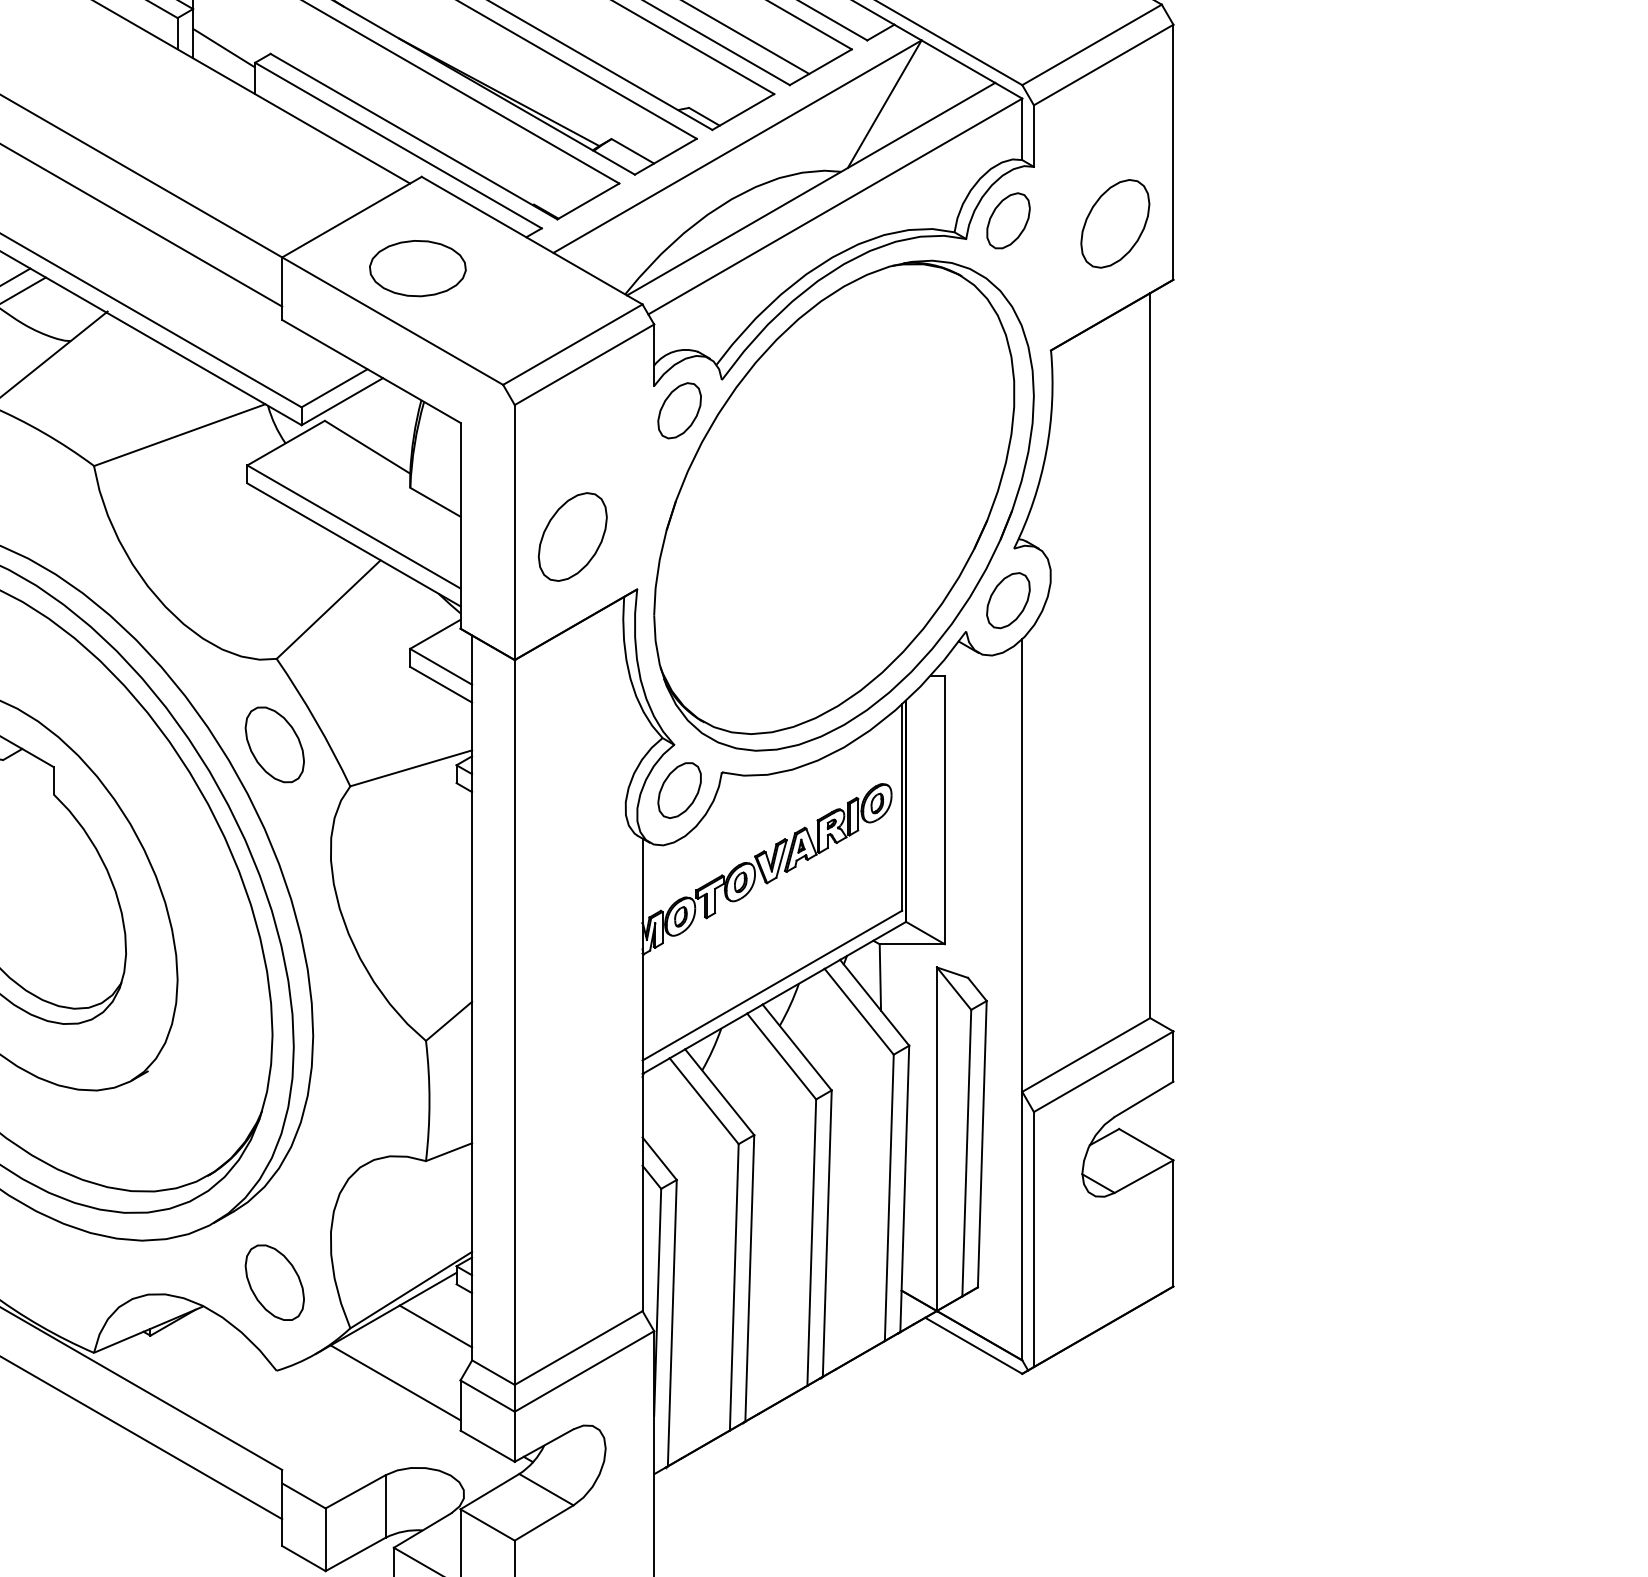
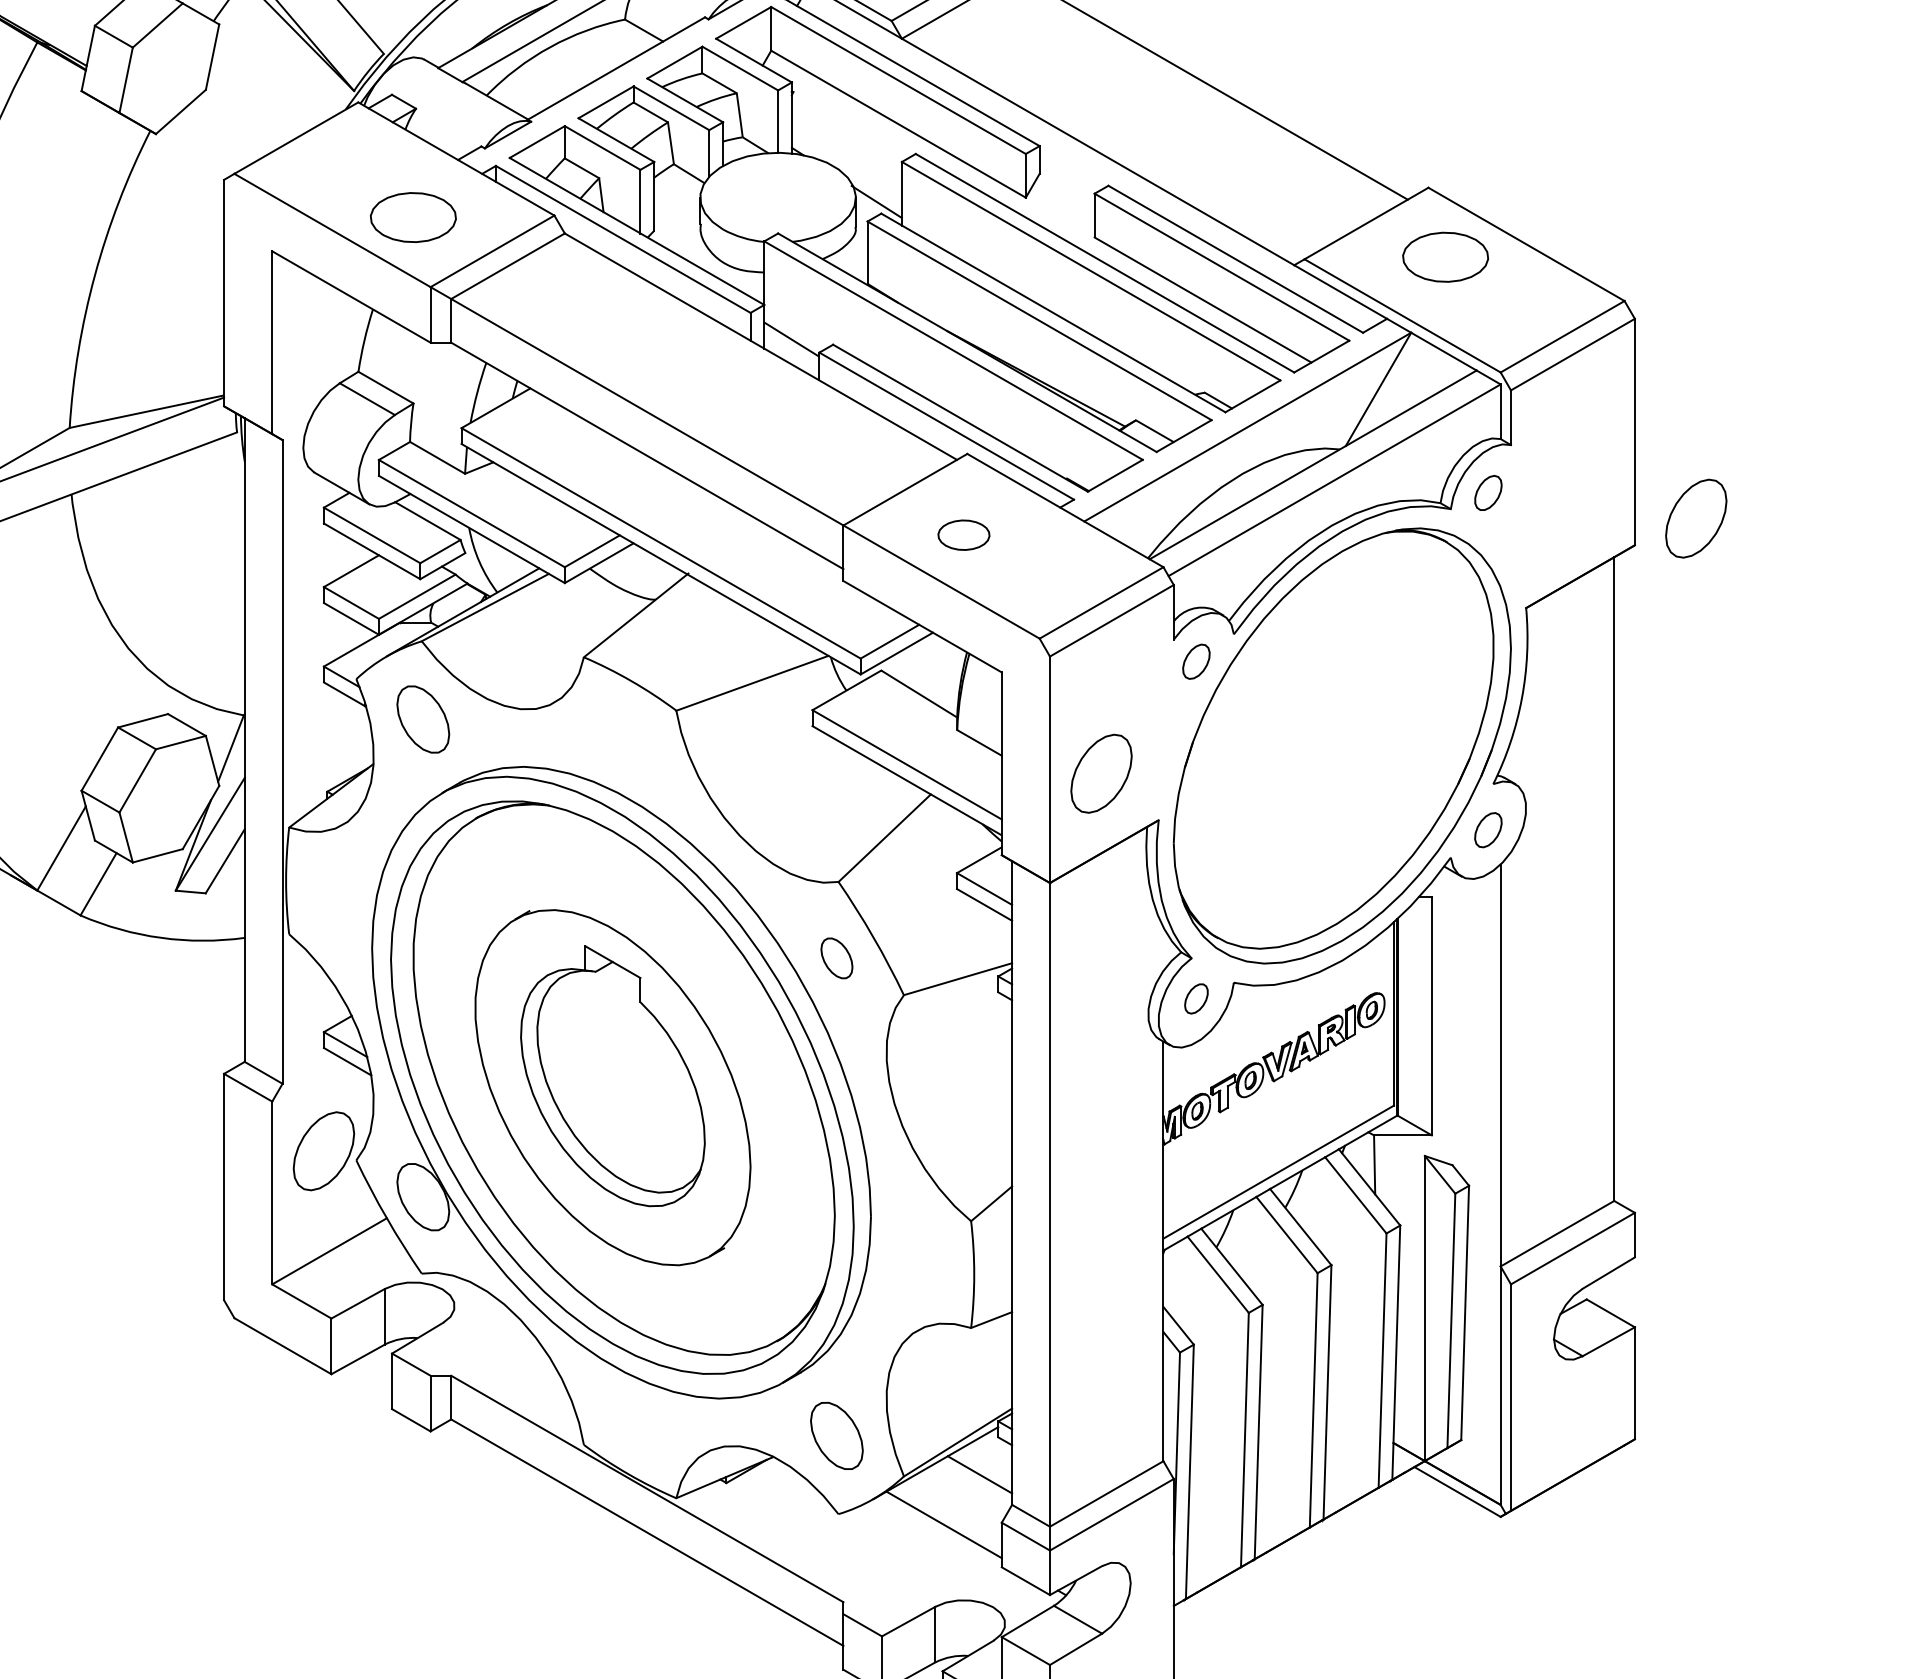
part: (1008, 220) -> (1488, 492), size x0.7
part: (1115, 223) -> (1696, 518), moved
part: (417, 267) -> (963, 534), size x0.6
part: (679, 410) -> (1196, 661), size x0.7
part: (1008, 599) -> (1488, 829), size x0.7
part: (274, 745) -> (836, 958), size x0.6
part: (679, 790) -> (1196, 998), size x0.6

